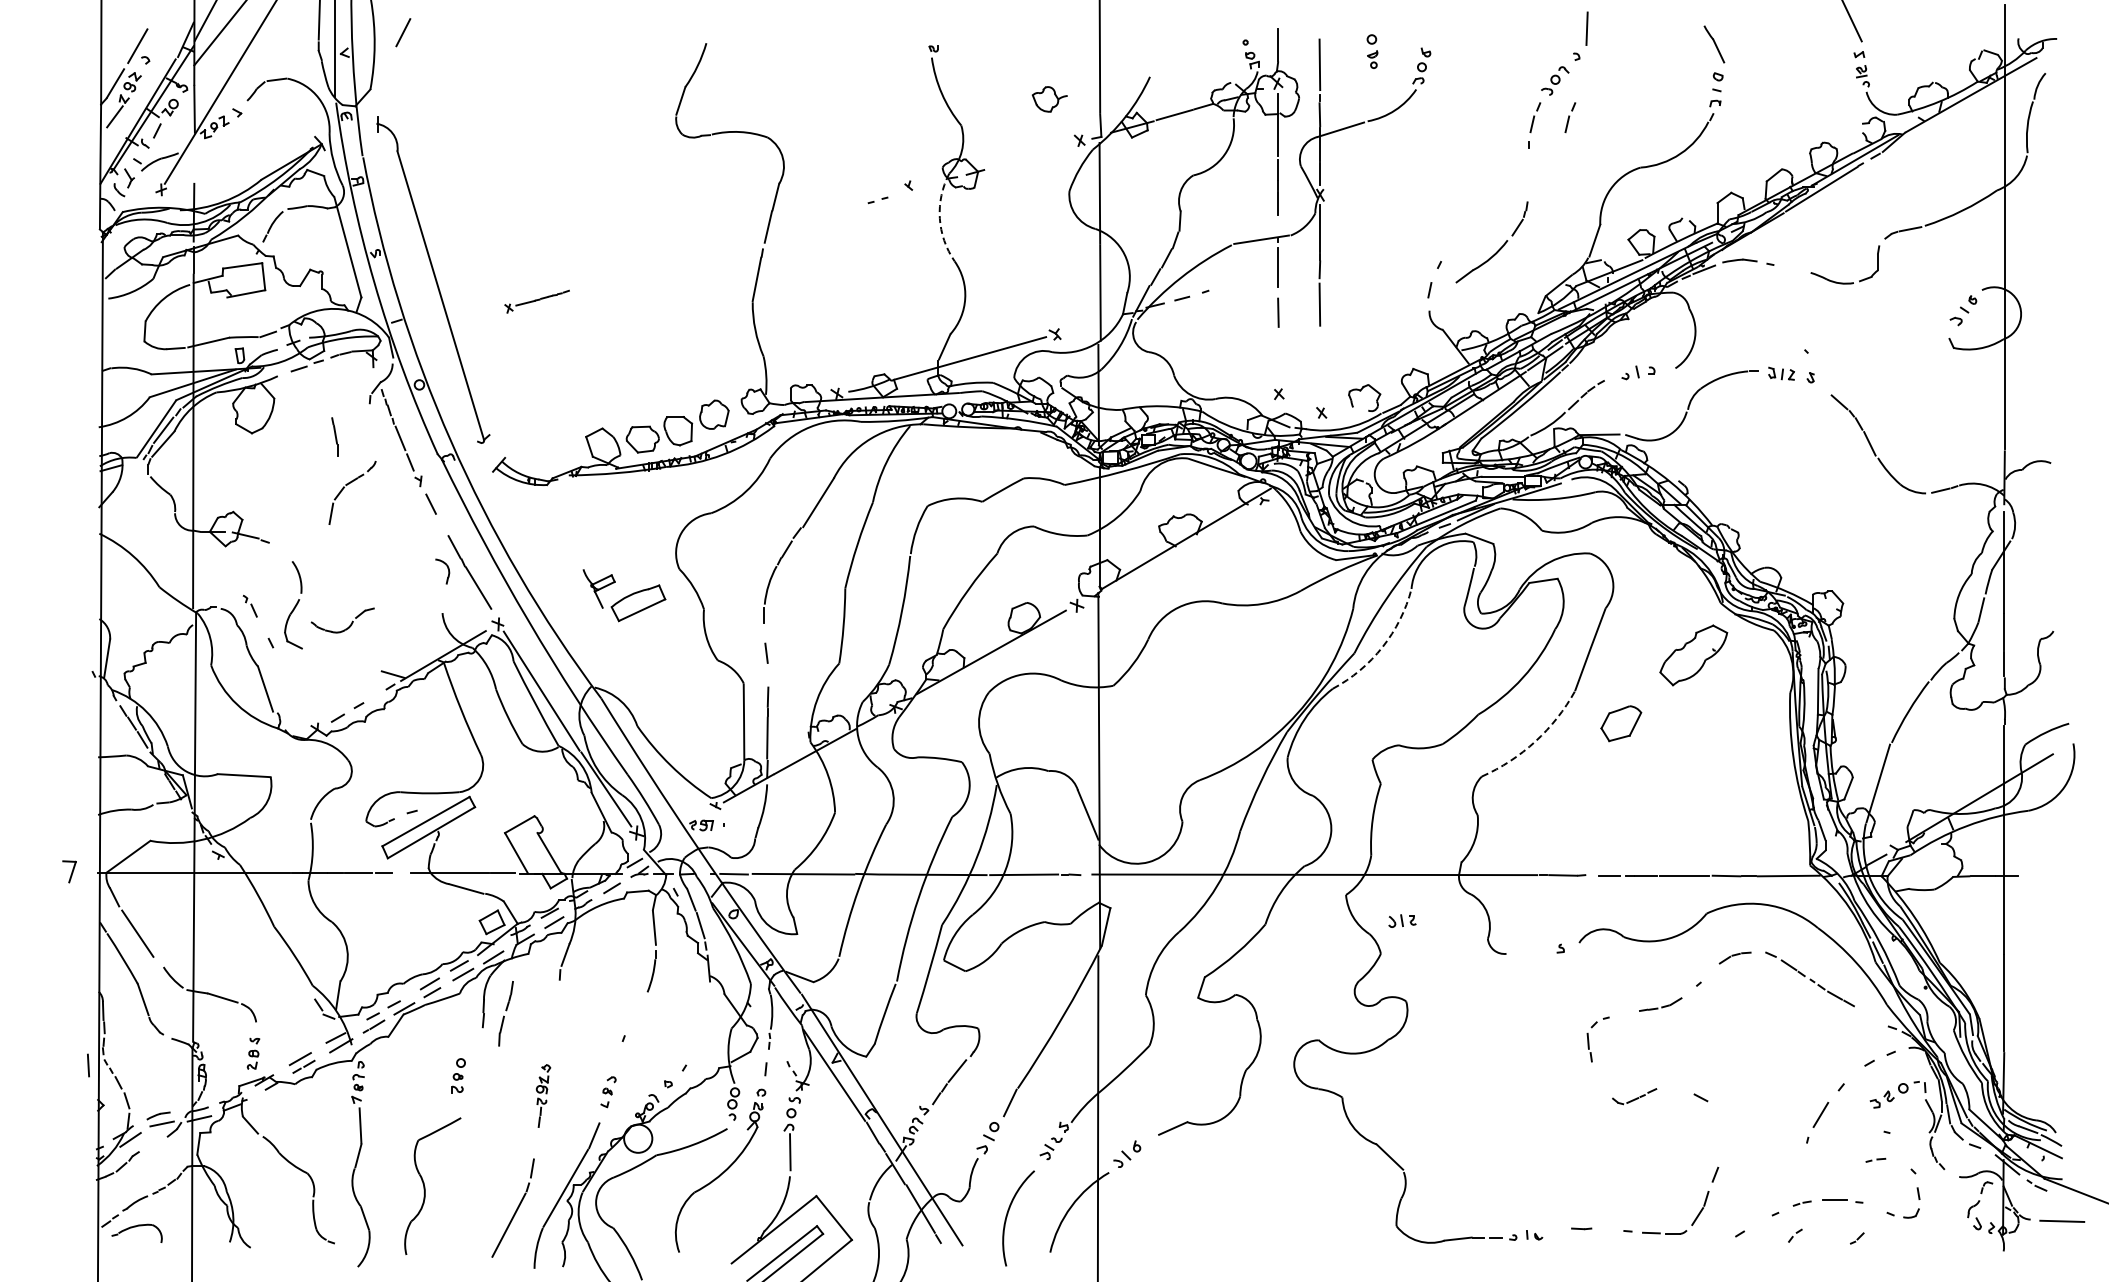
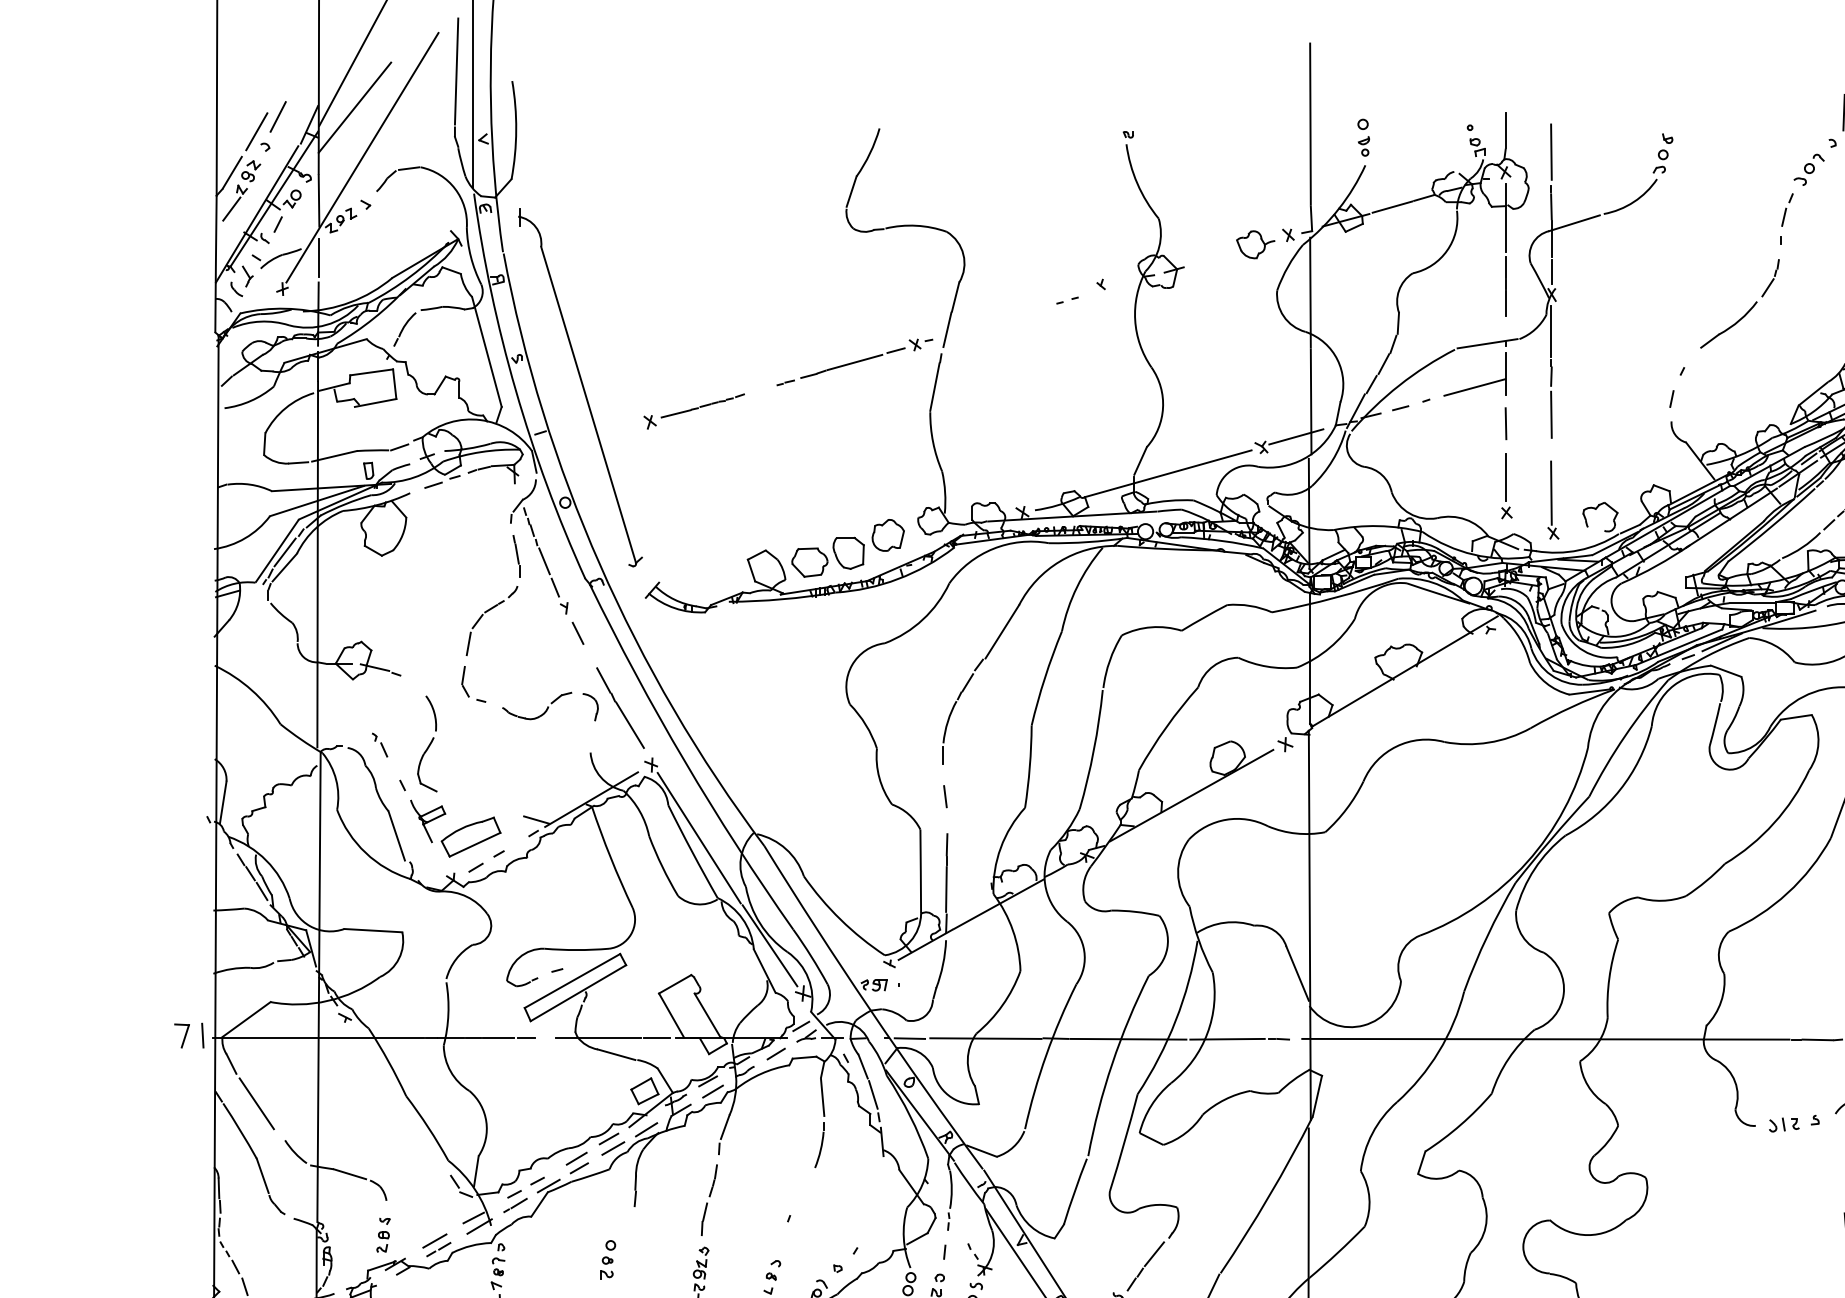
line: (403, 32) -> (278, 116), moved
part: (1372, 51) -> (1363, 137), moved
part: (1049, 99) -> (1255, 244), moved
part: (1570, 117) -> (1825, 209), removed
line: (194, 161) -> (318, 258), added
arc: (939, 218) -> (1134, 320), dashed -> solid
part: (1498, 249) -> (1747, 311), moved
part: (683, 256) -> (854, 362), added
line: (1249, 279) -> (1474, 387), added
part: (536, 301) -> (693, 411), size x1.43
line: (1086, 324) -> (1295, 436), added
line: (1278, 361) -> (1506, 477), added
line: (1319, 376) -> (1551, 493), added
line: (334, 436) -> (516, 555), moved
part: (328, 554) -> (465, 688), added
part: (624, 595) -> (455, 828), moved
part: (348, 626) -> (543, 712), moved
arc: (1382, 647) -> (1620, 790), dashed -> solid
arc: (1535, 741) -> (1787, 893), dashed -> solid
part: (1402, 920) -> (1784, 1124), moved
part: (505, 1013) -> (708, 1199), moved
line: (88, 1065) -> (202, 1035), moved

